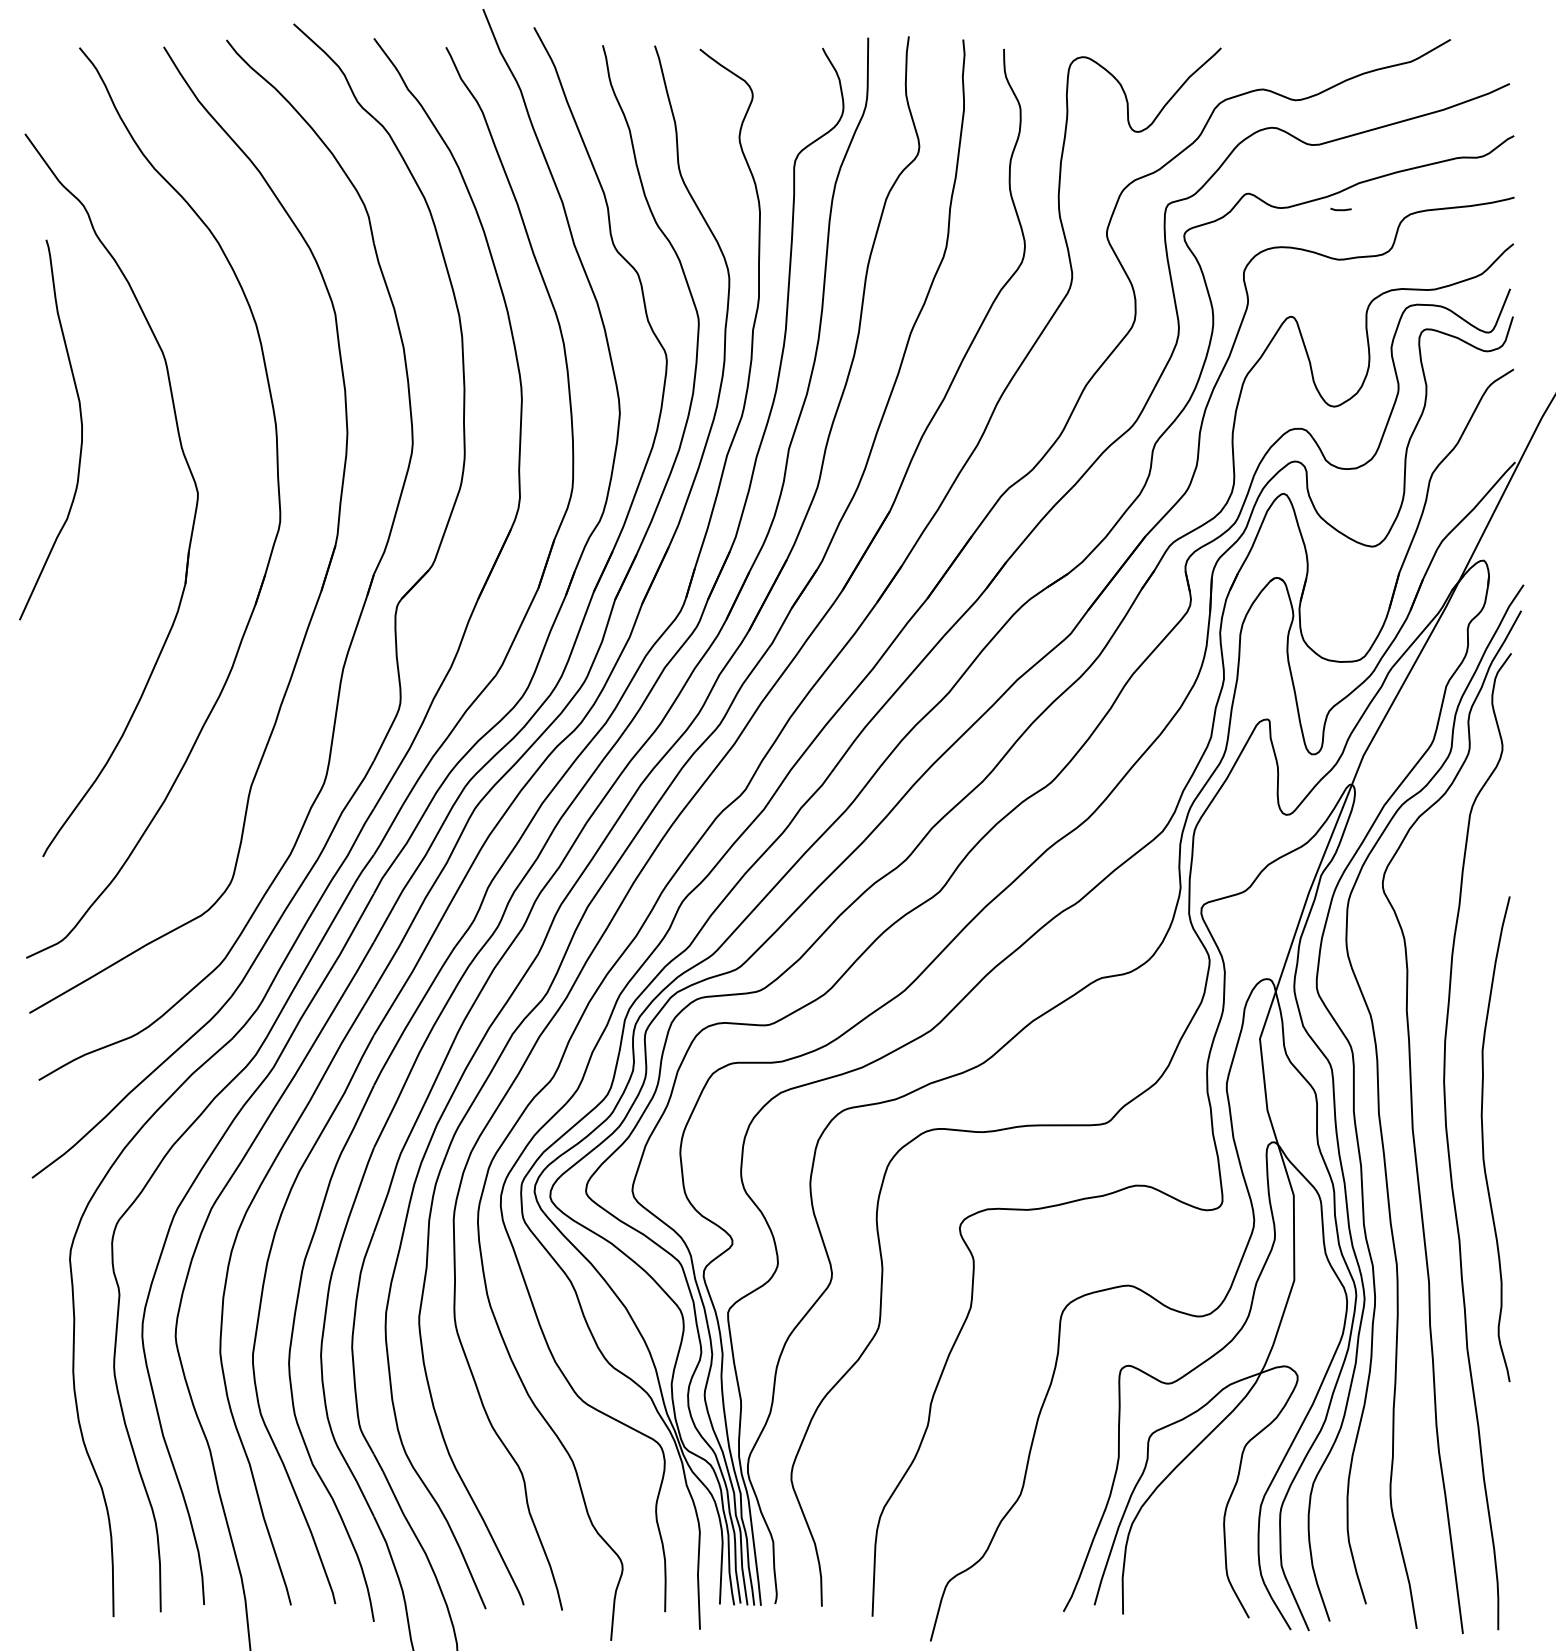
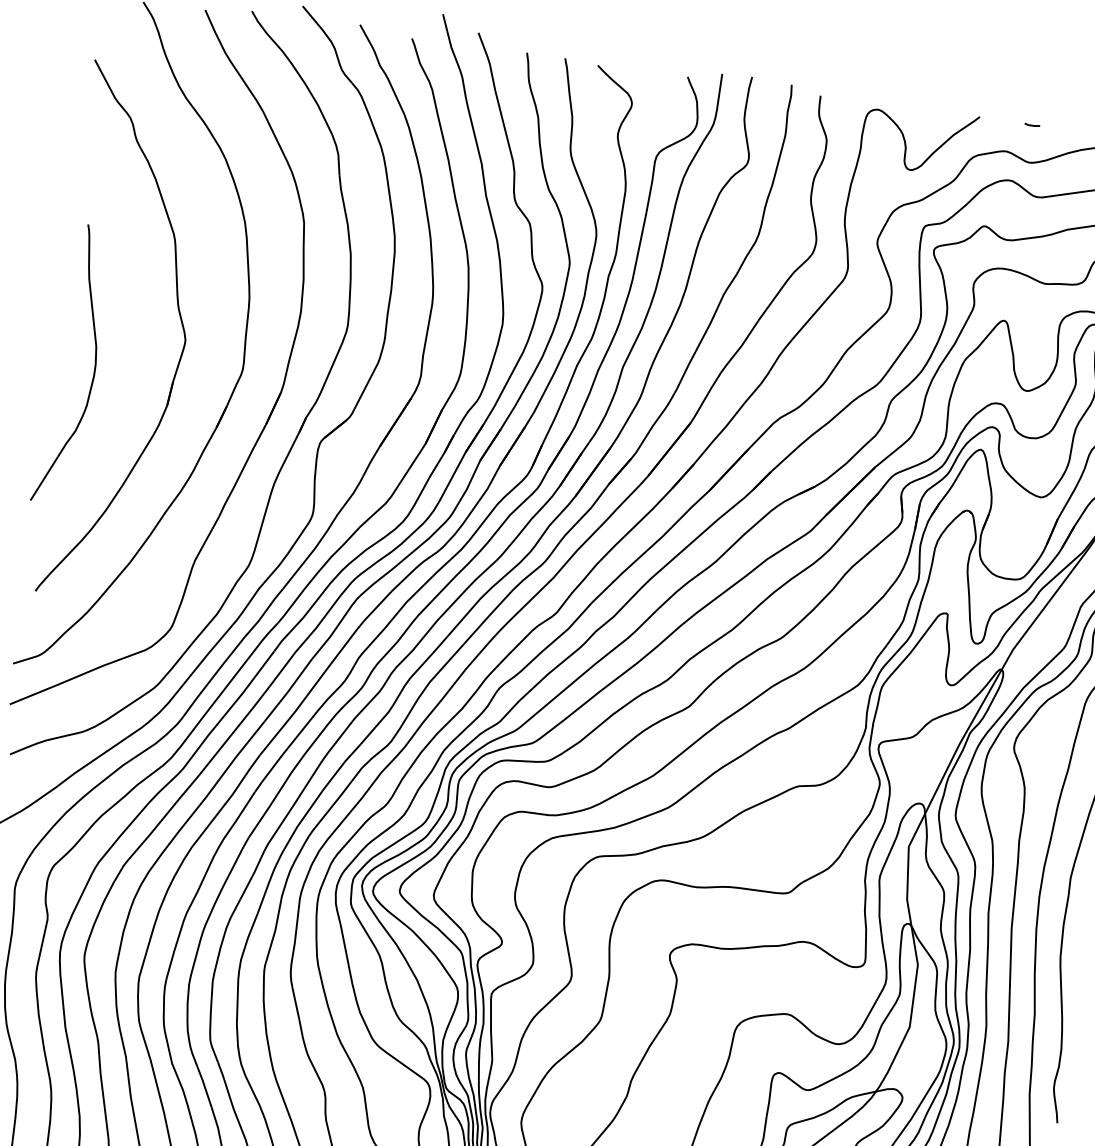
line: (1340, 209) -> (1031, 125), moved
curve: (80, 422) -> (94, 361), moved

